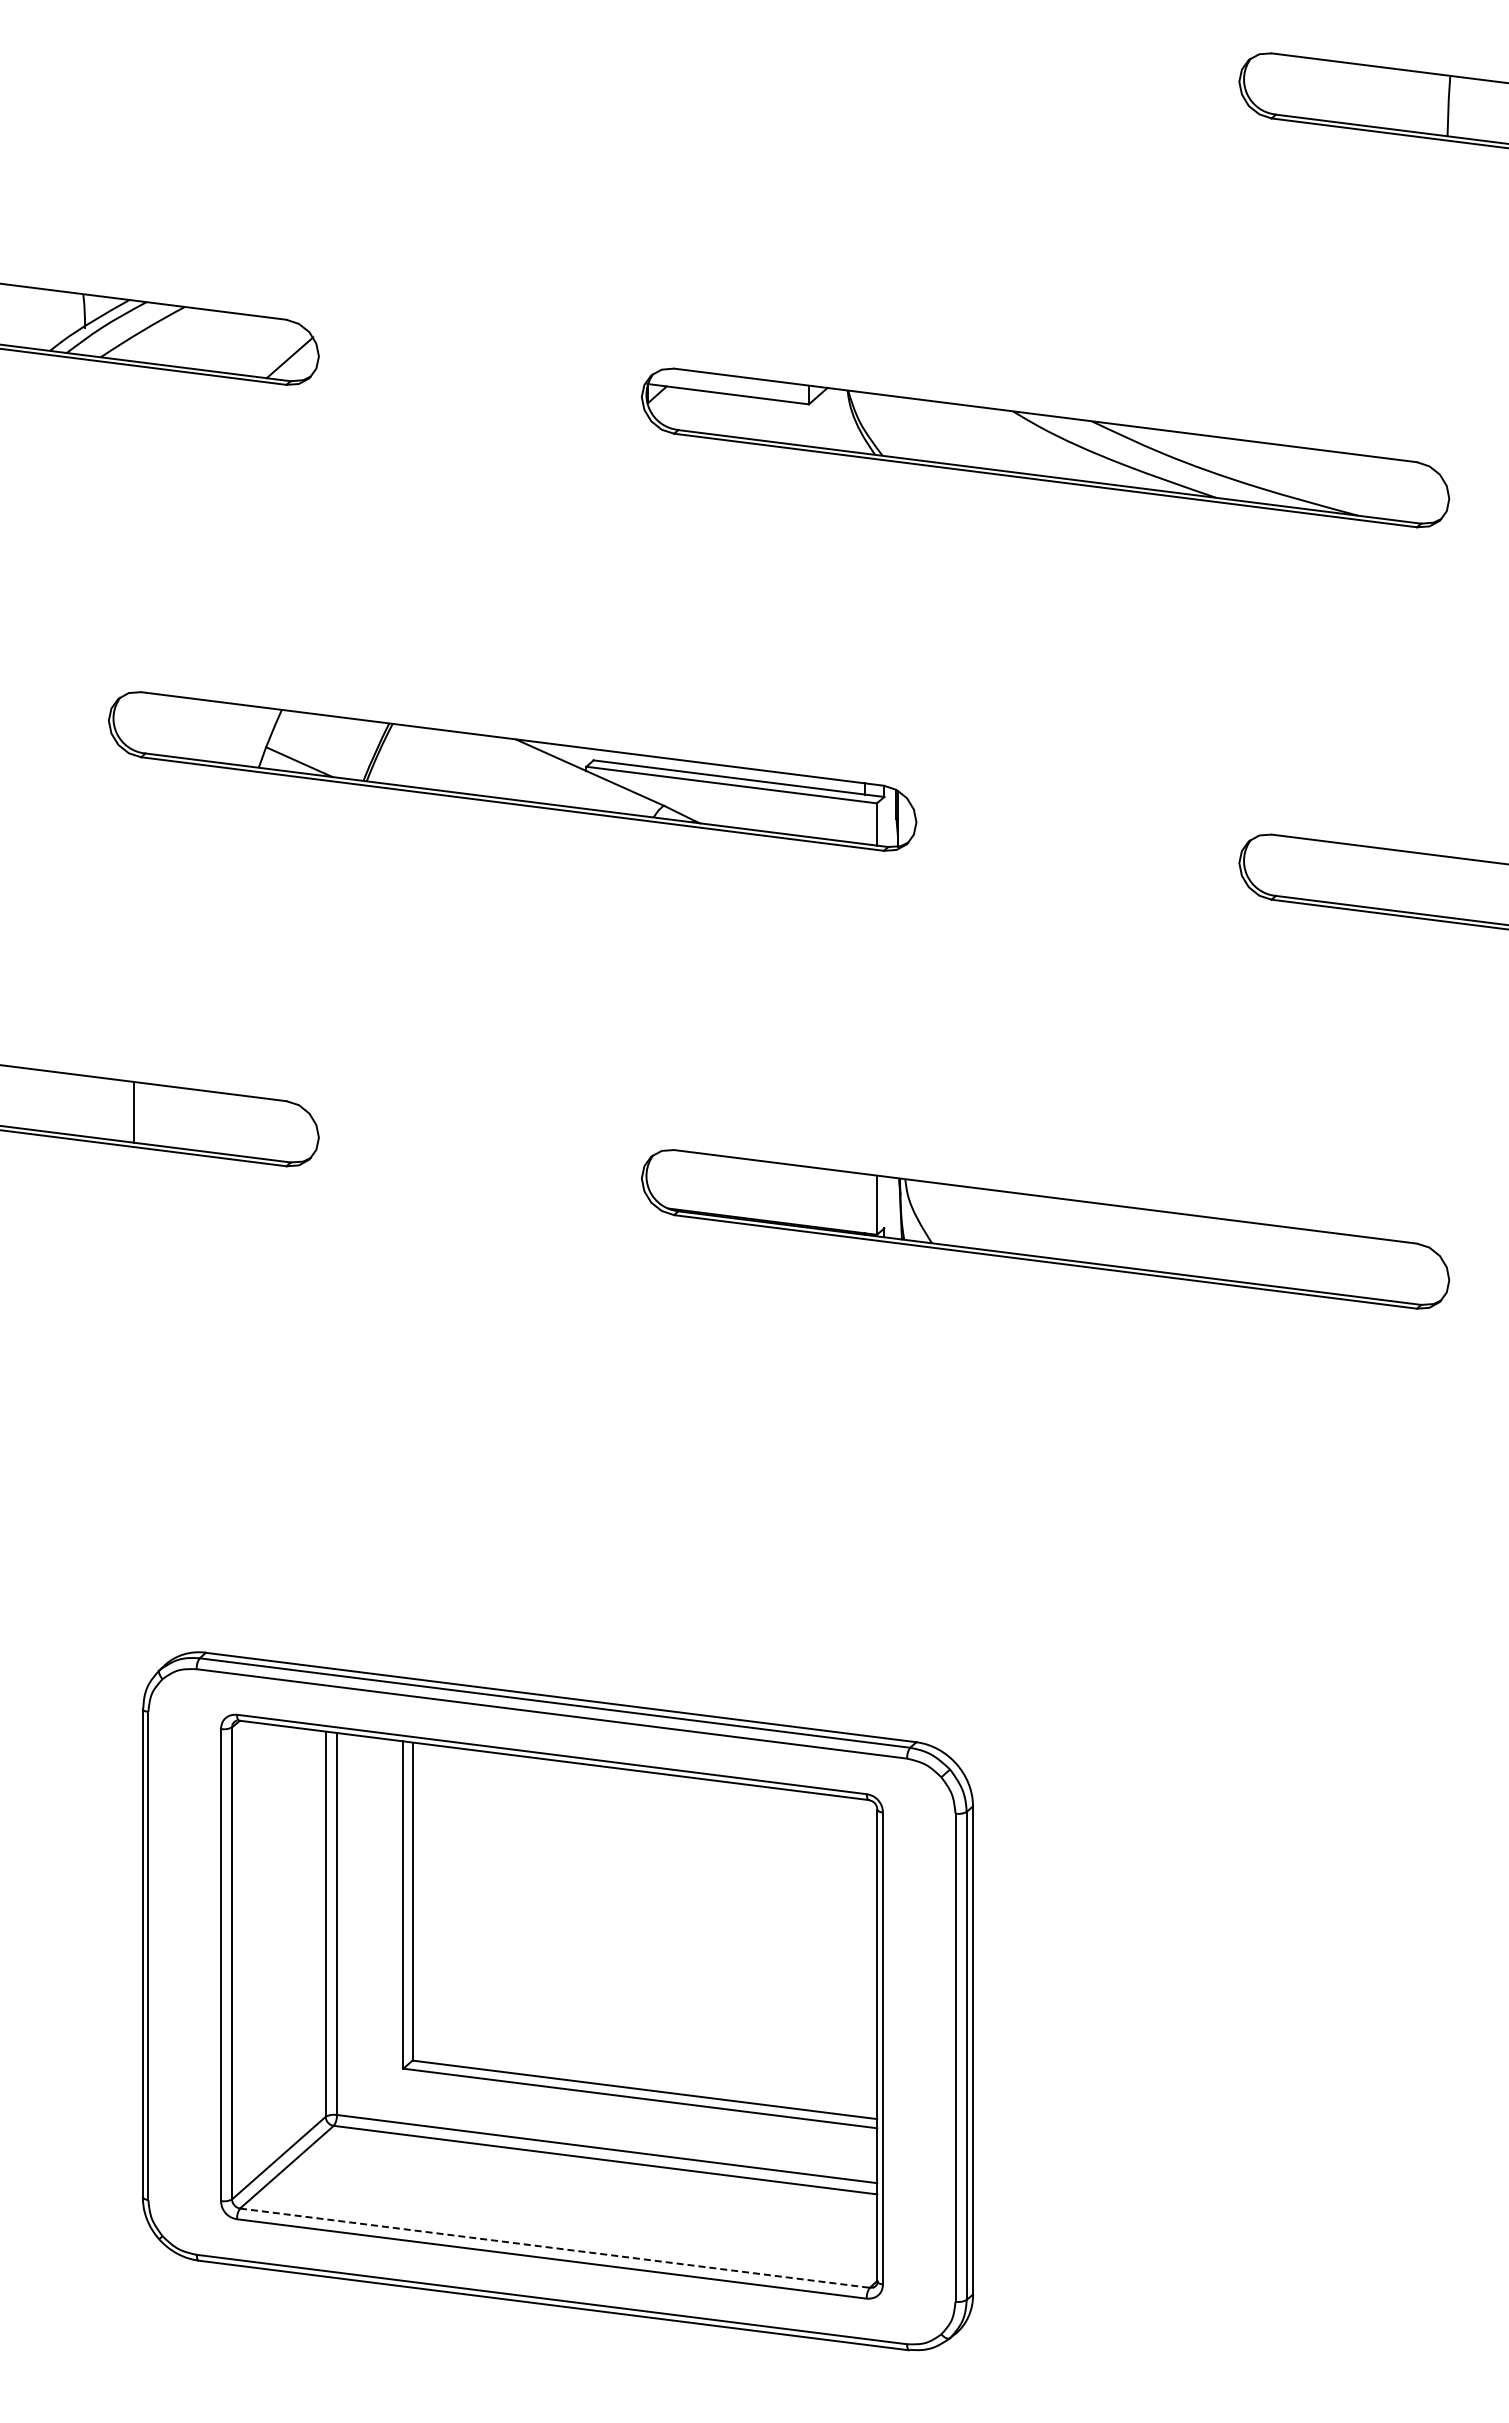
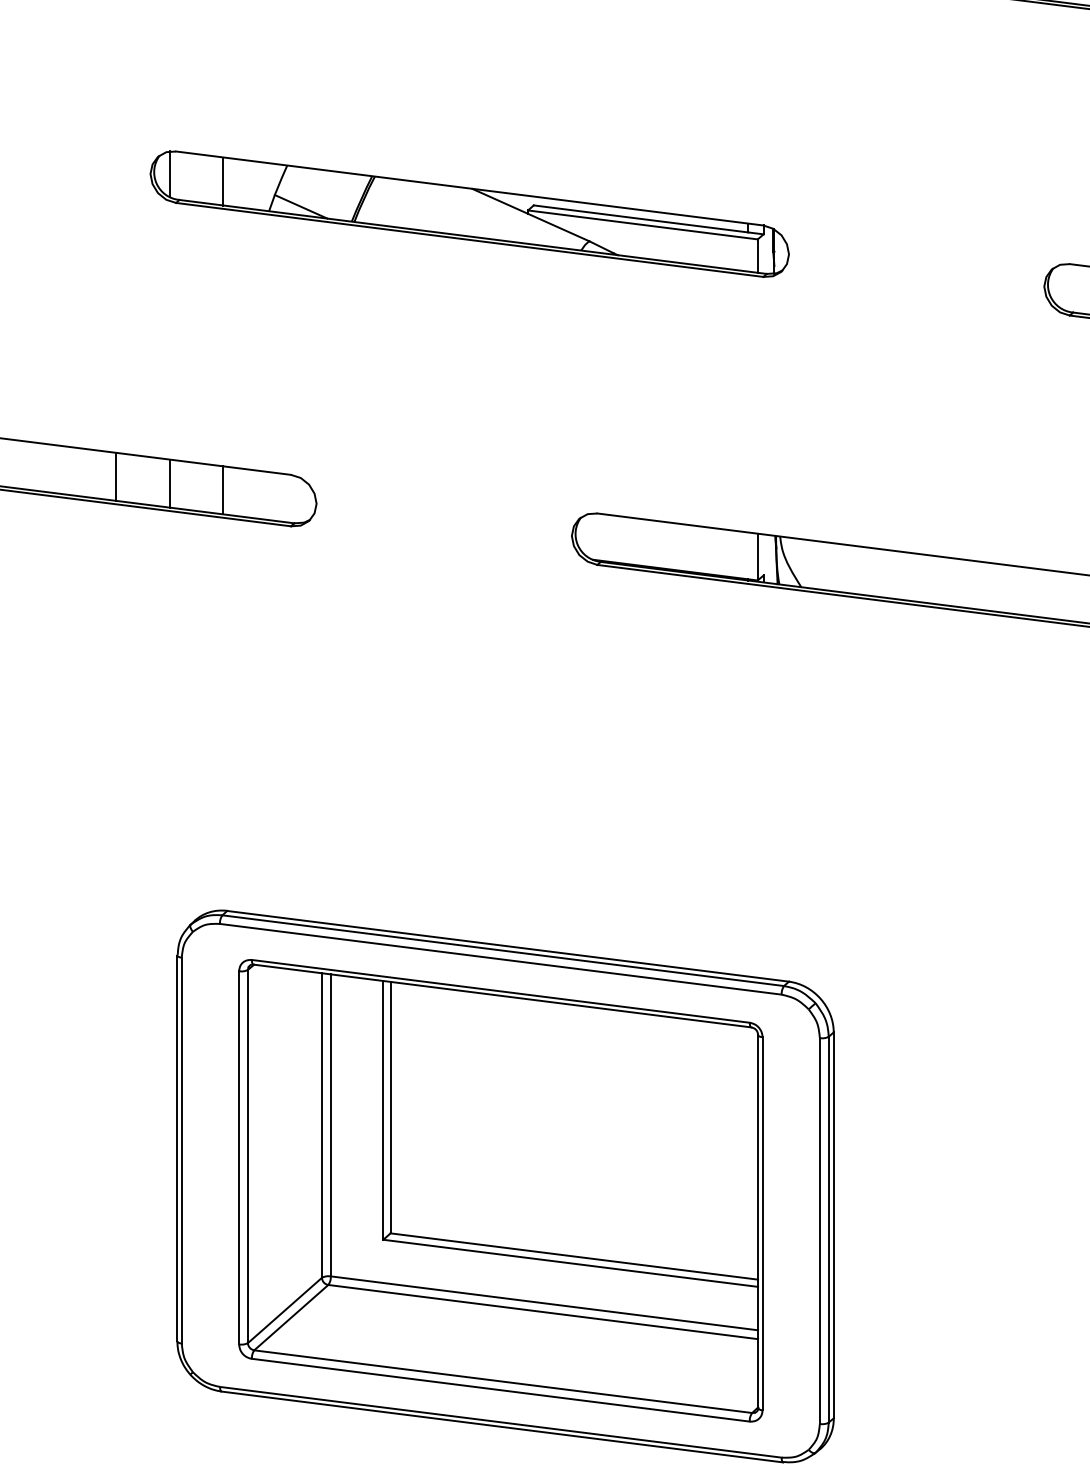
line: (133, 720) -> (170, 173), added
line: (200, 729) -> (222, 181), added
line: (65, 1103) -> (116, 476), added
line: (200, 1120) -> (222, 490), added
line: (555, 2248) -> (503, 1381), dashed -> solid

